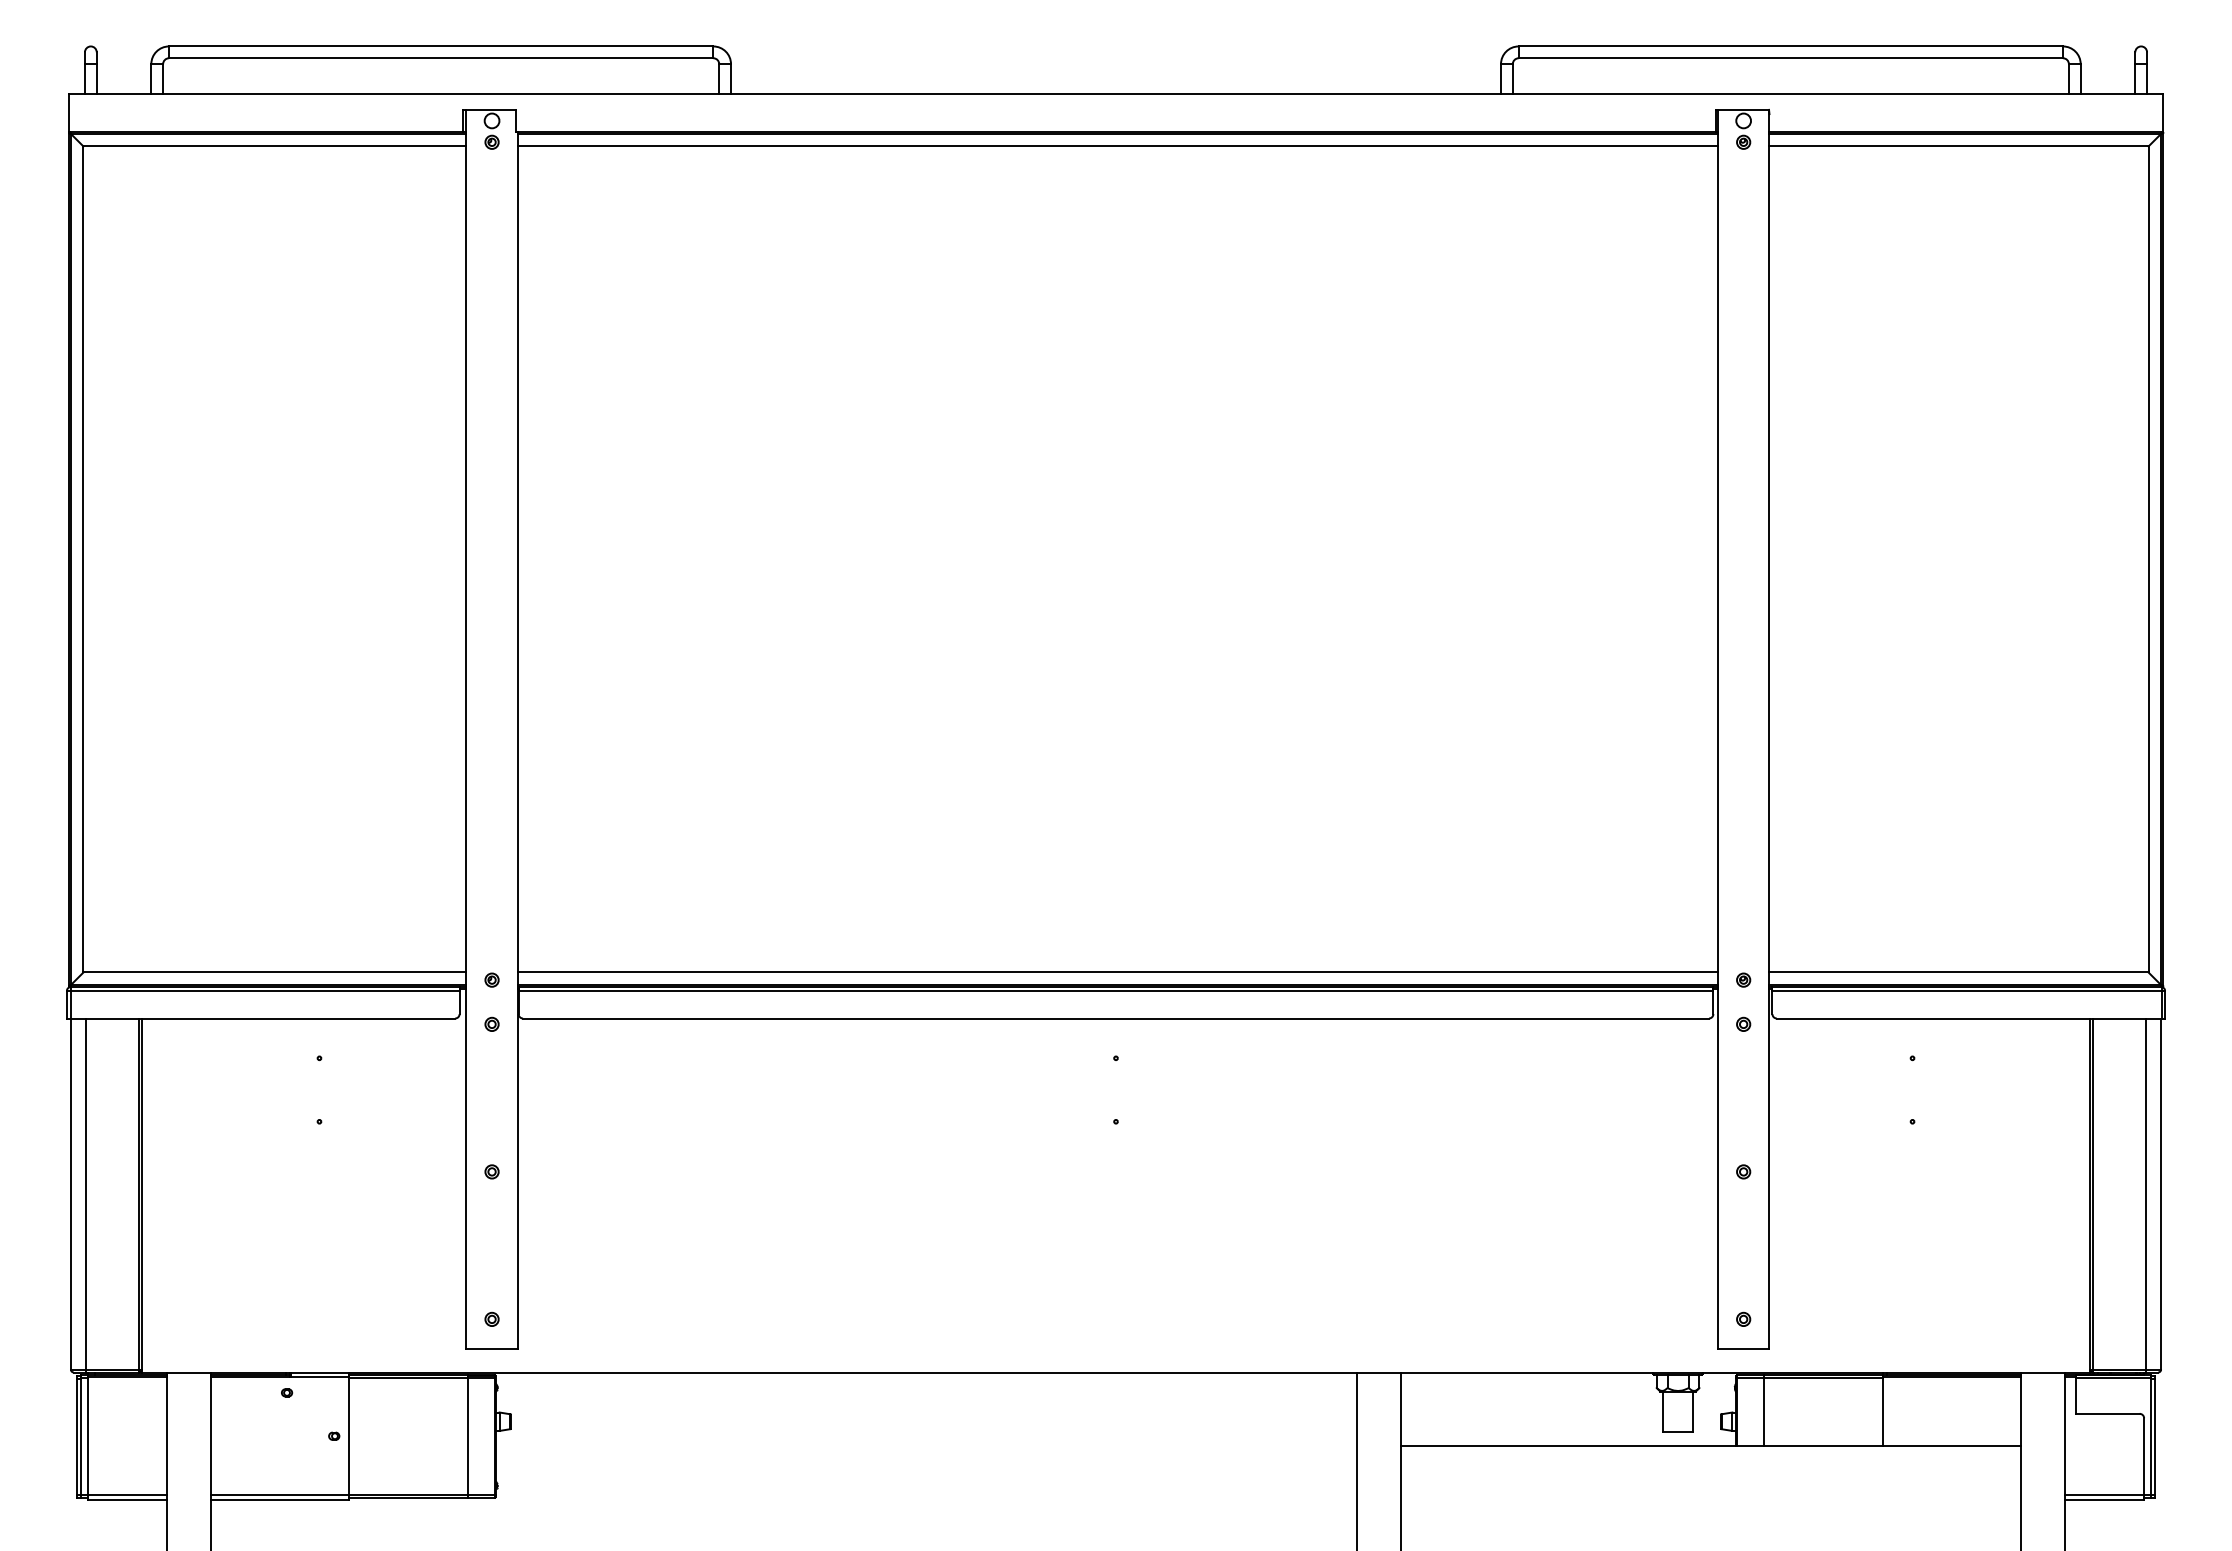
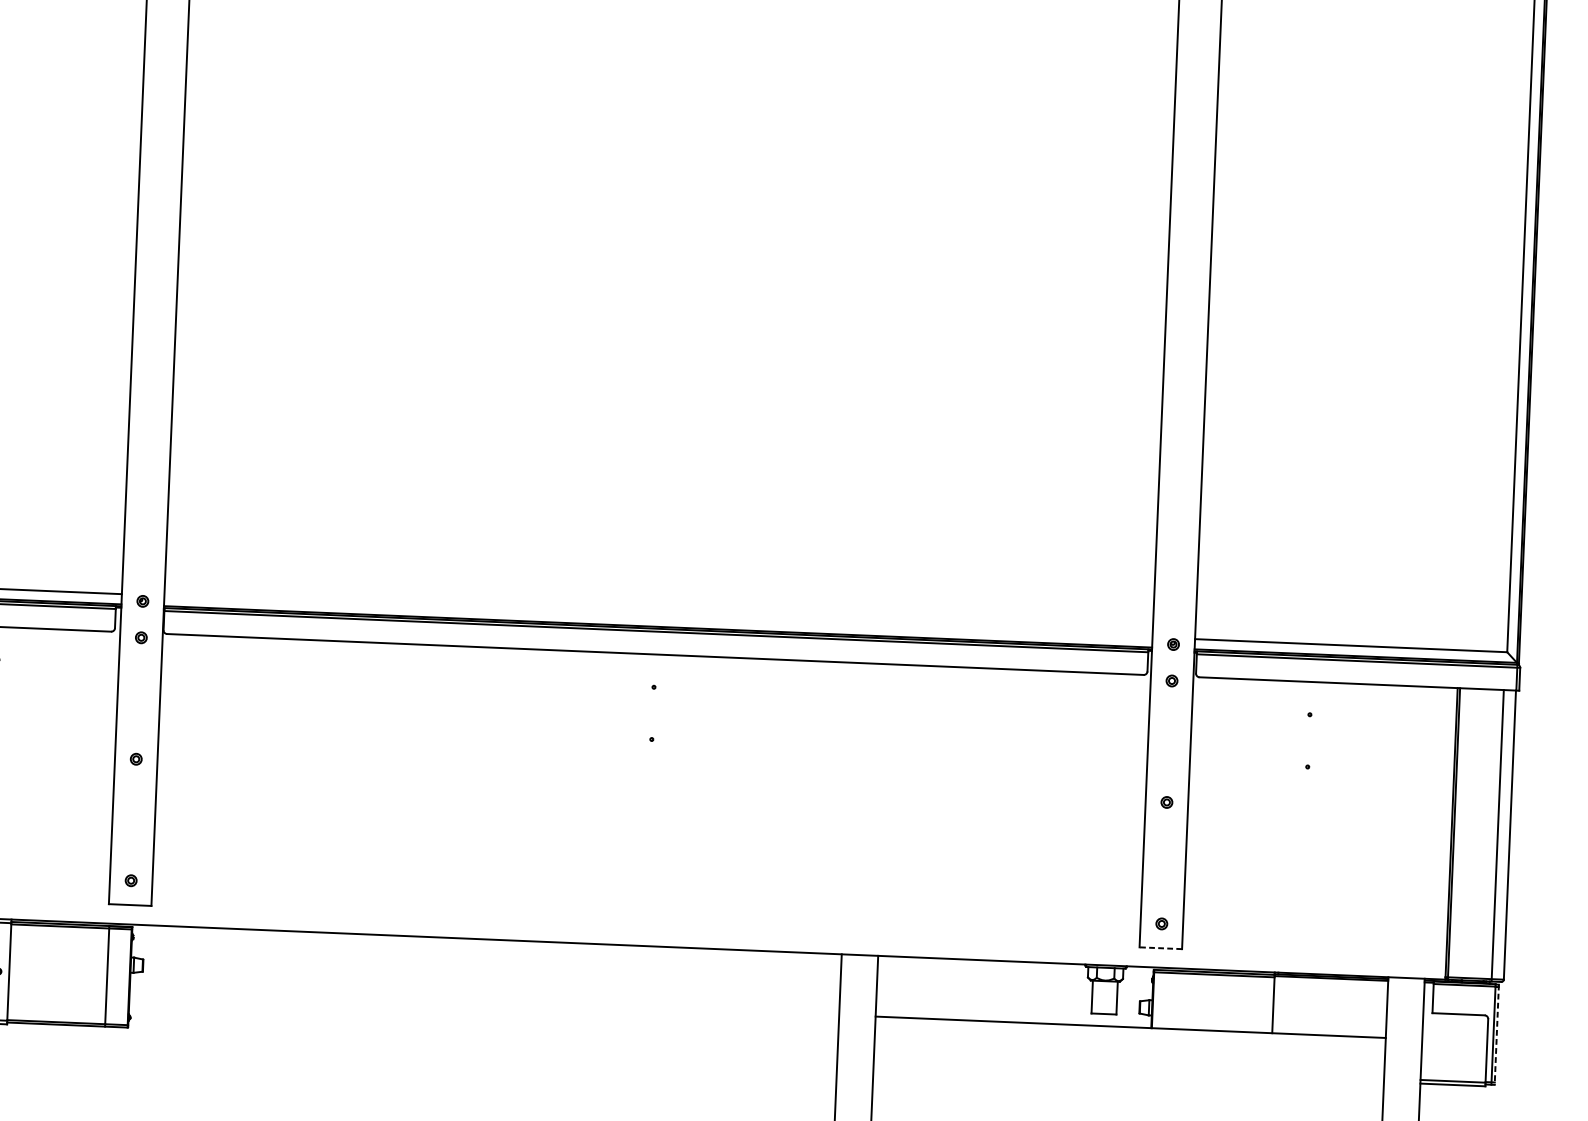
line: (1117, 972) -> (658, 616), removed
line: (1743, 1348) -> (1160, 947), solid -> dashed
line: (1764, 1410) -> (1175, 999), removed
line: (2155, 1436) -> (1496, 1034), solid -> dashed

